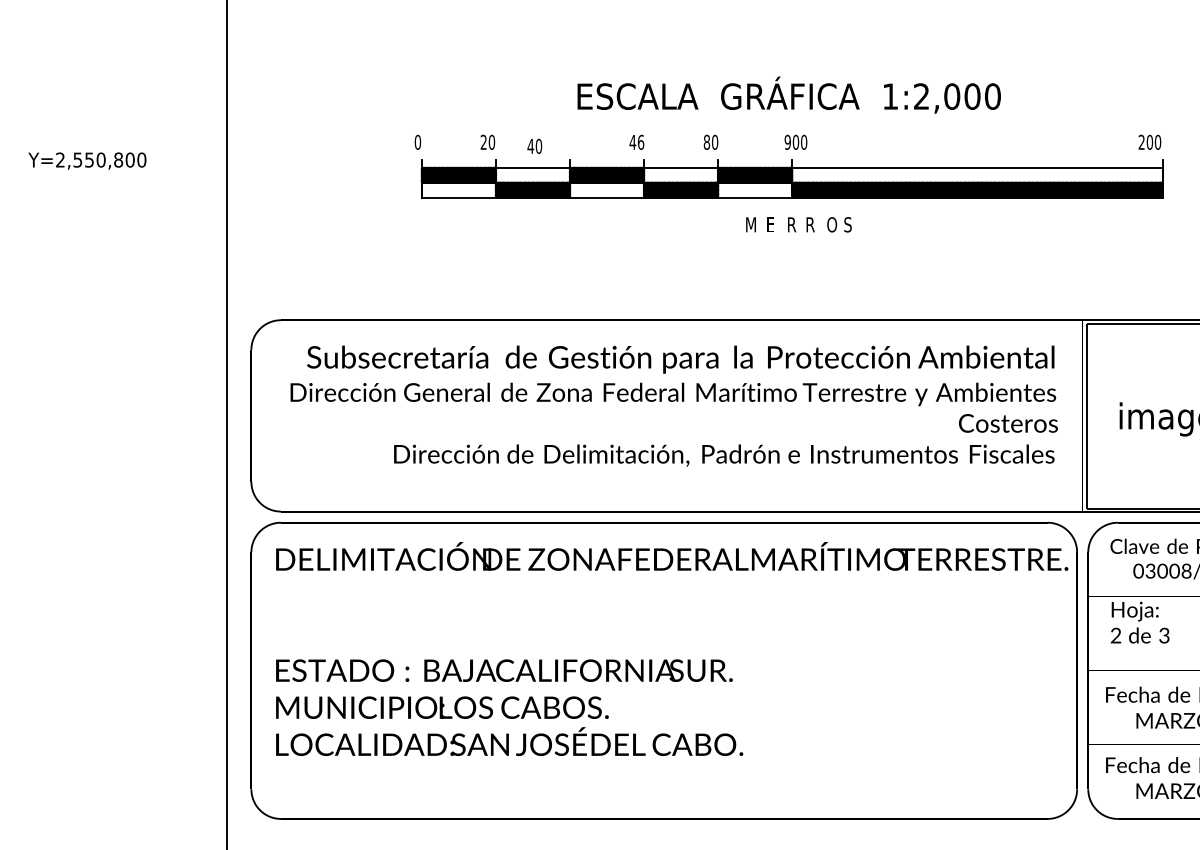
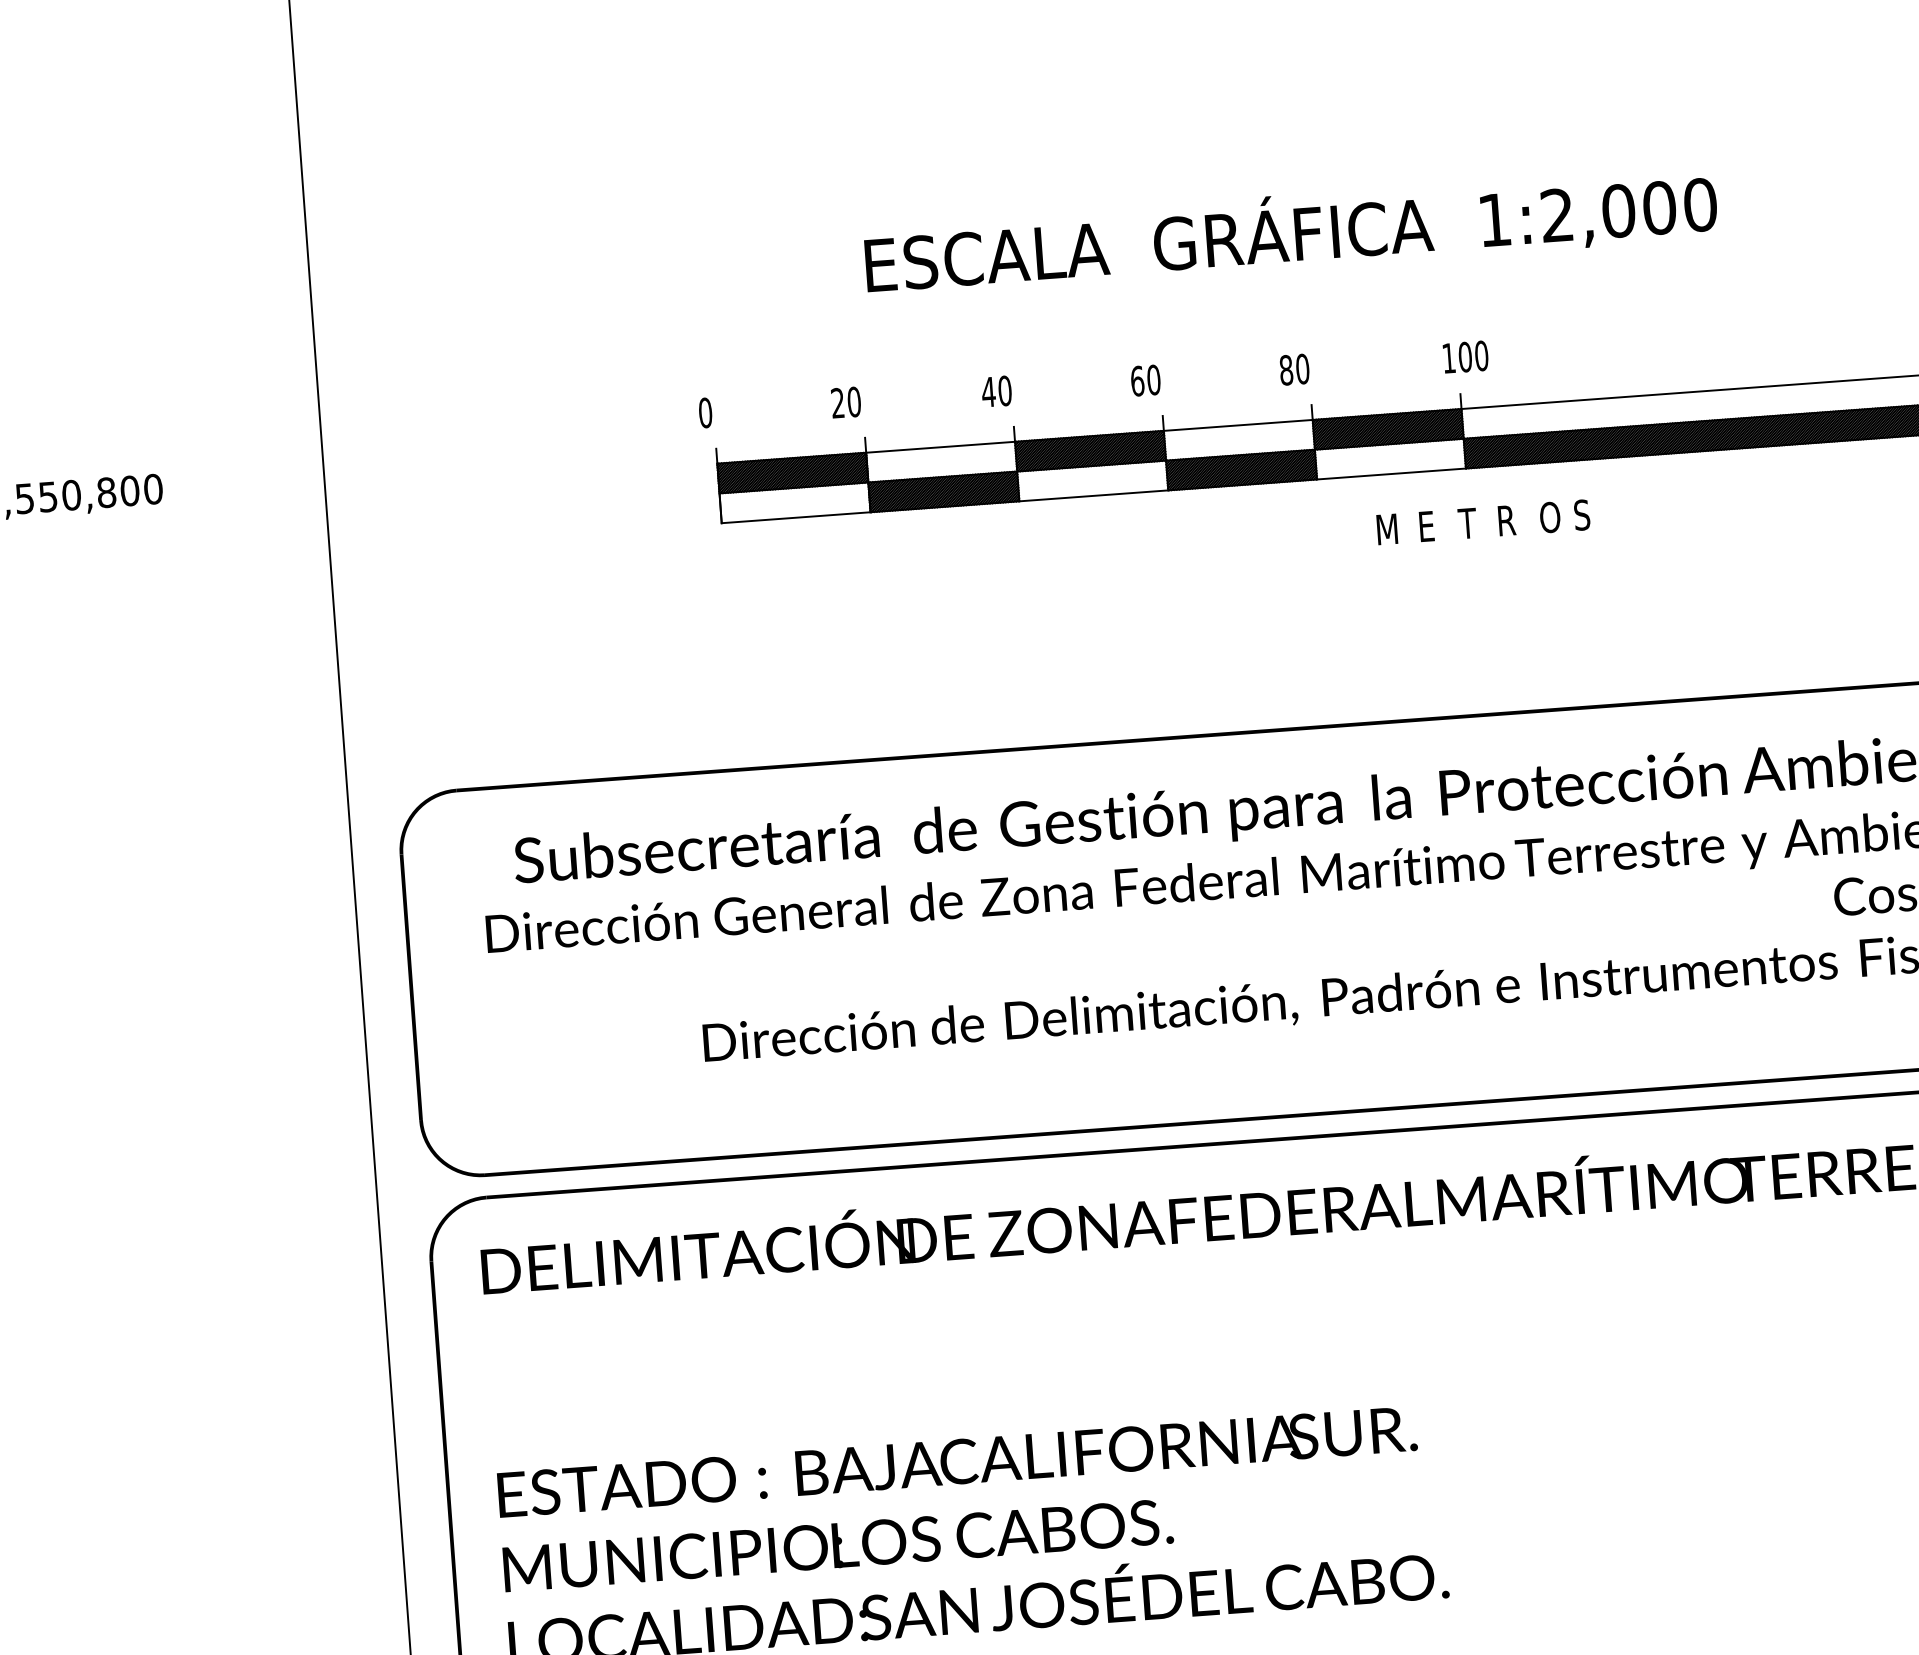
text: (788, 94) -> (1289, 230), moved
text: (636, 141) -> (1144, 378), 46 -> 60
text: (787, 141) -> (1448, 356), 900 -> 100
text: (534, 145) -> (995, 389), moved
text: (791, 224) -> (1468, 522), R -> T

